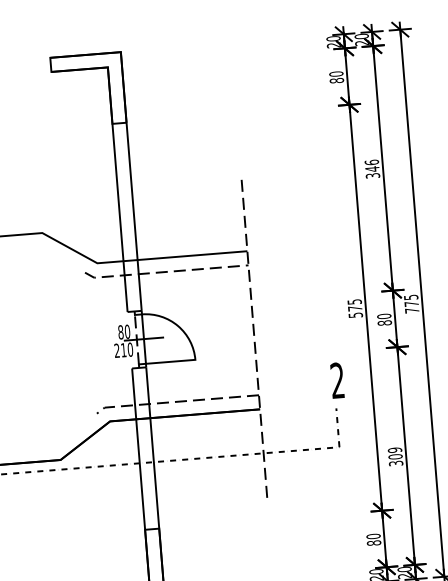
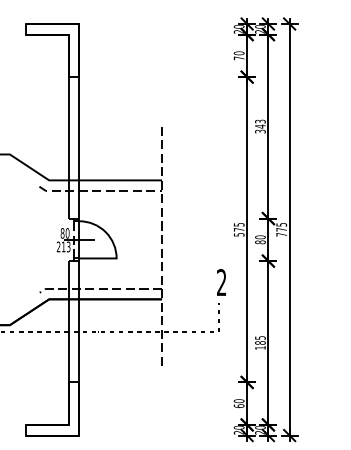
text: (335, 81) -> (238, 58), 80 -> 70
text: (371, 162) -> (260, 121), 346 -> 343
text: (130, 349) -> (68, 246), 210 -> 213
text: (395, 456) -> (260, 342), 309 -> 185
text: (373, 543) -> (238, 406), 80 -> 60

